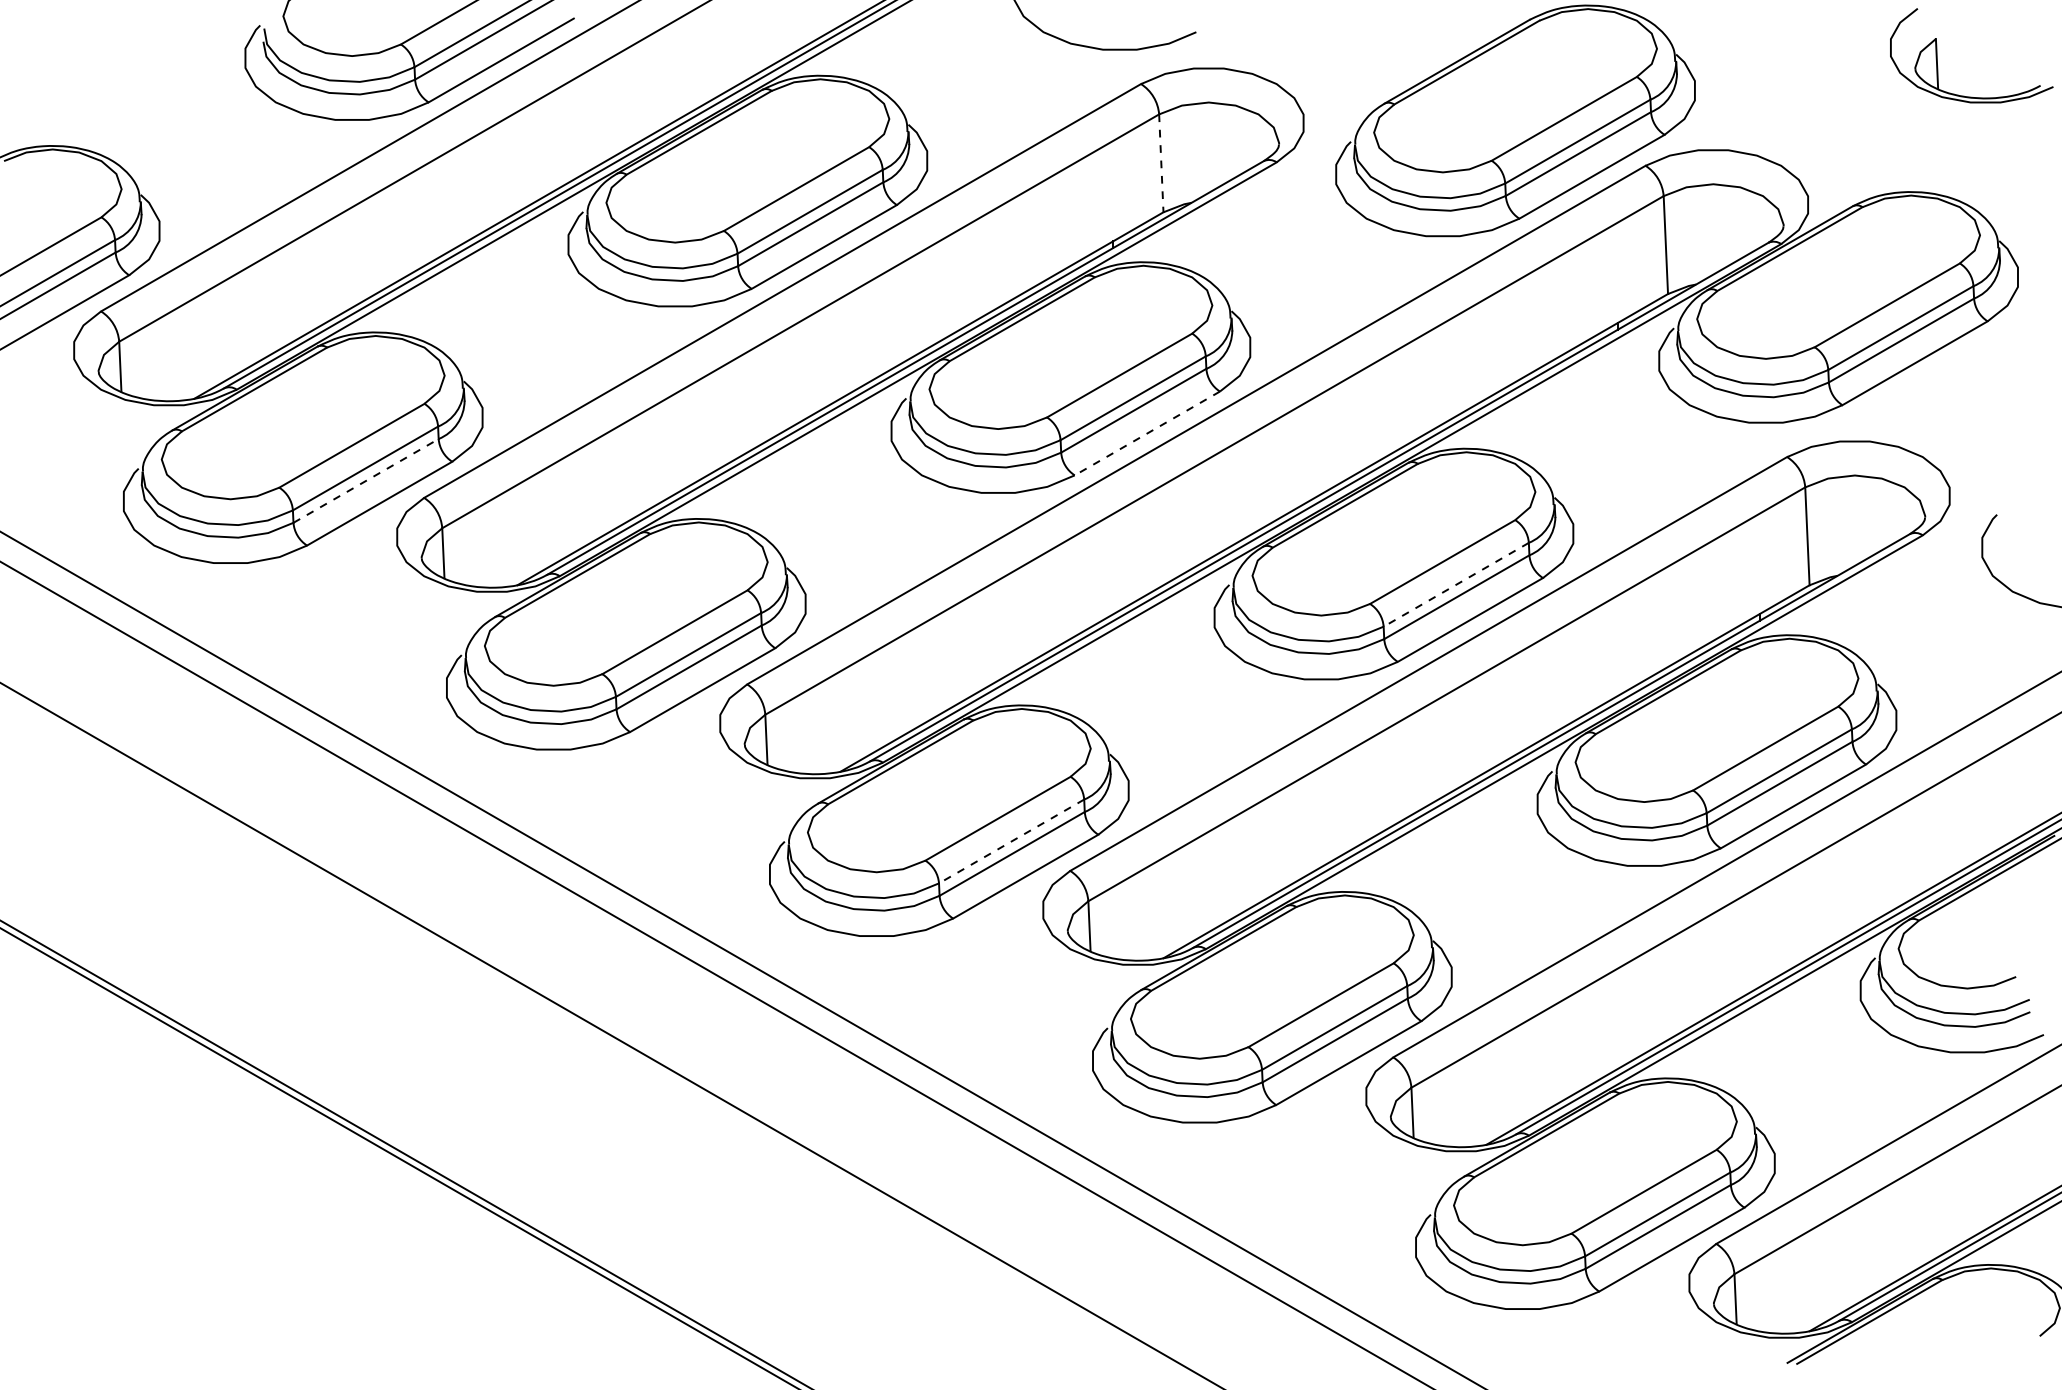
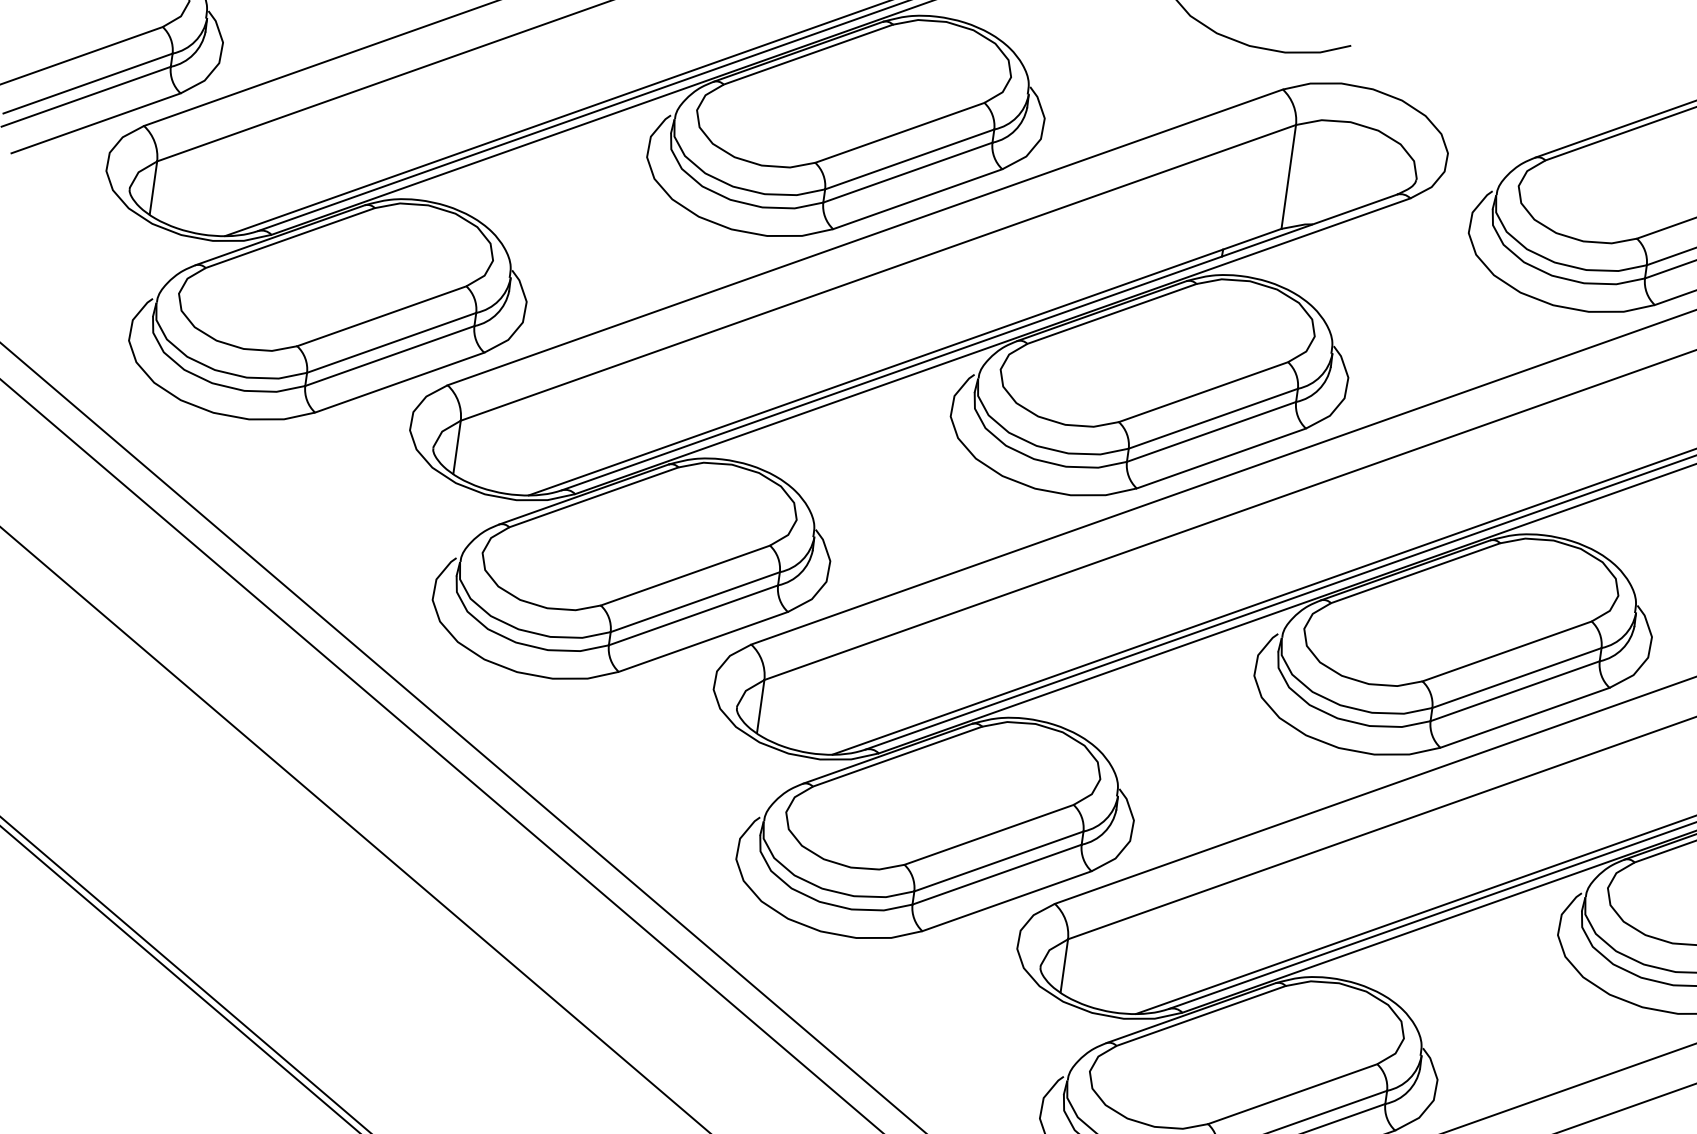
line: (1161, 163) -> (1288, 177), dashed -> solid
line: (1147, 433) -> (1221, 458), dashed -> solid
line: (366, 480) -> (390, 355), dashed -> solid
line: (1456, 584) -> (1517, 677), dashed -> solid
line: (1011, 841) -> (998, 861), dashed -> solid

